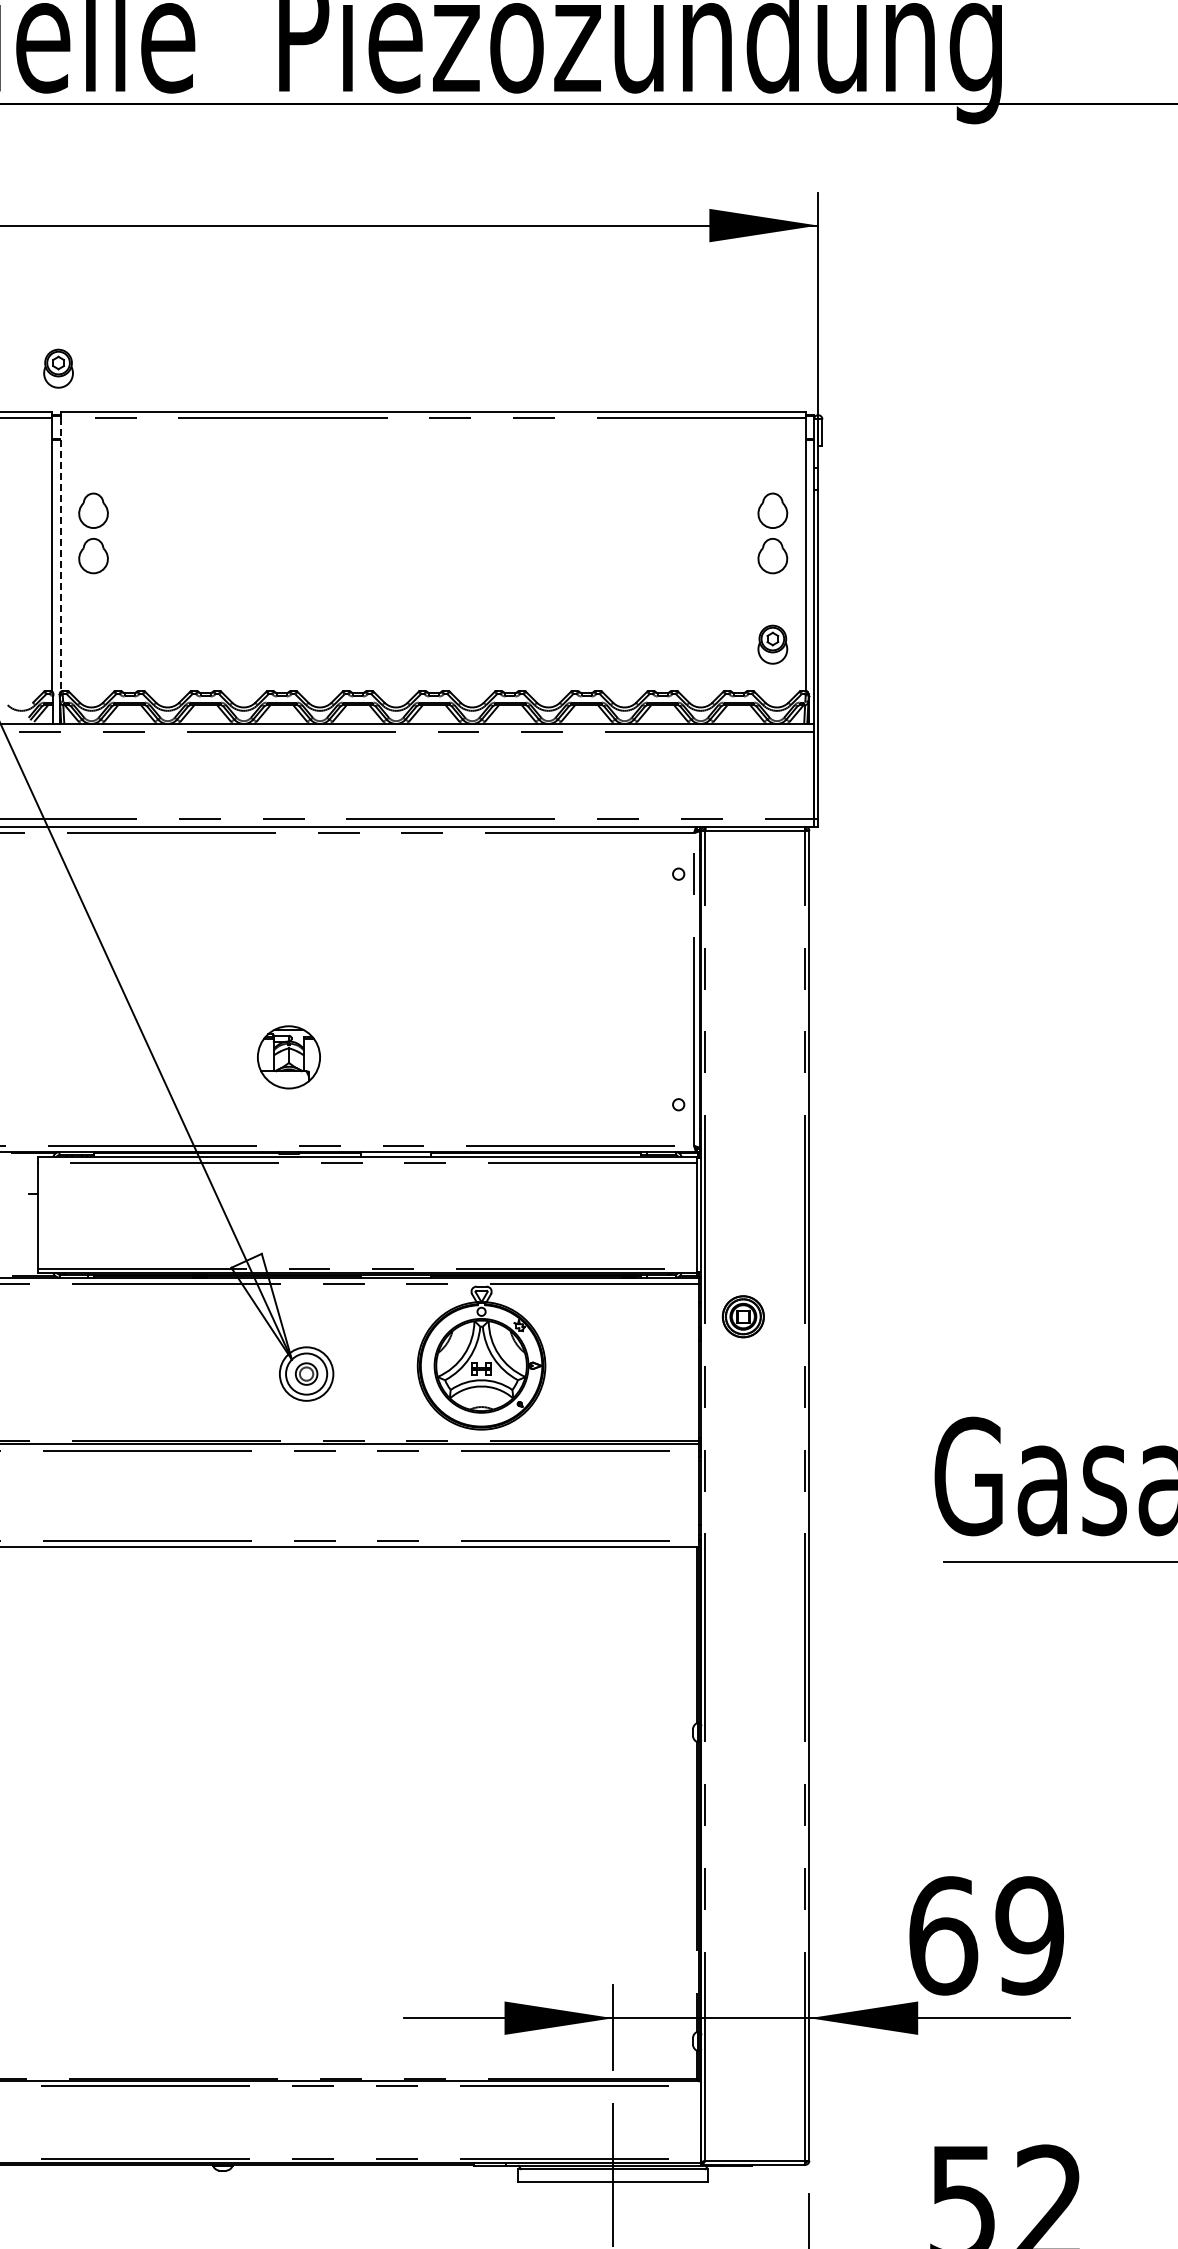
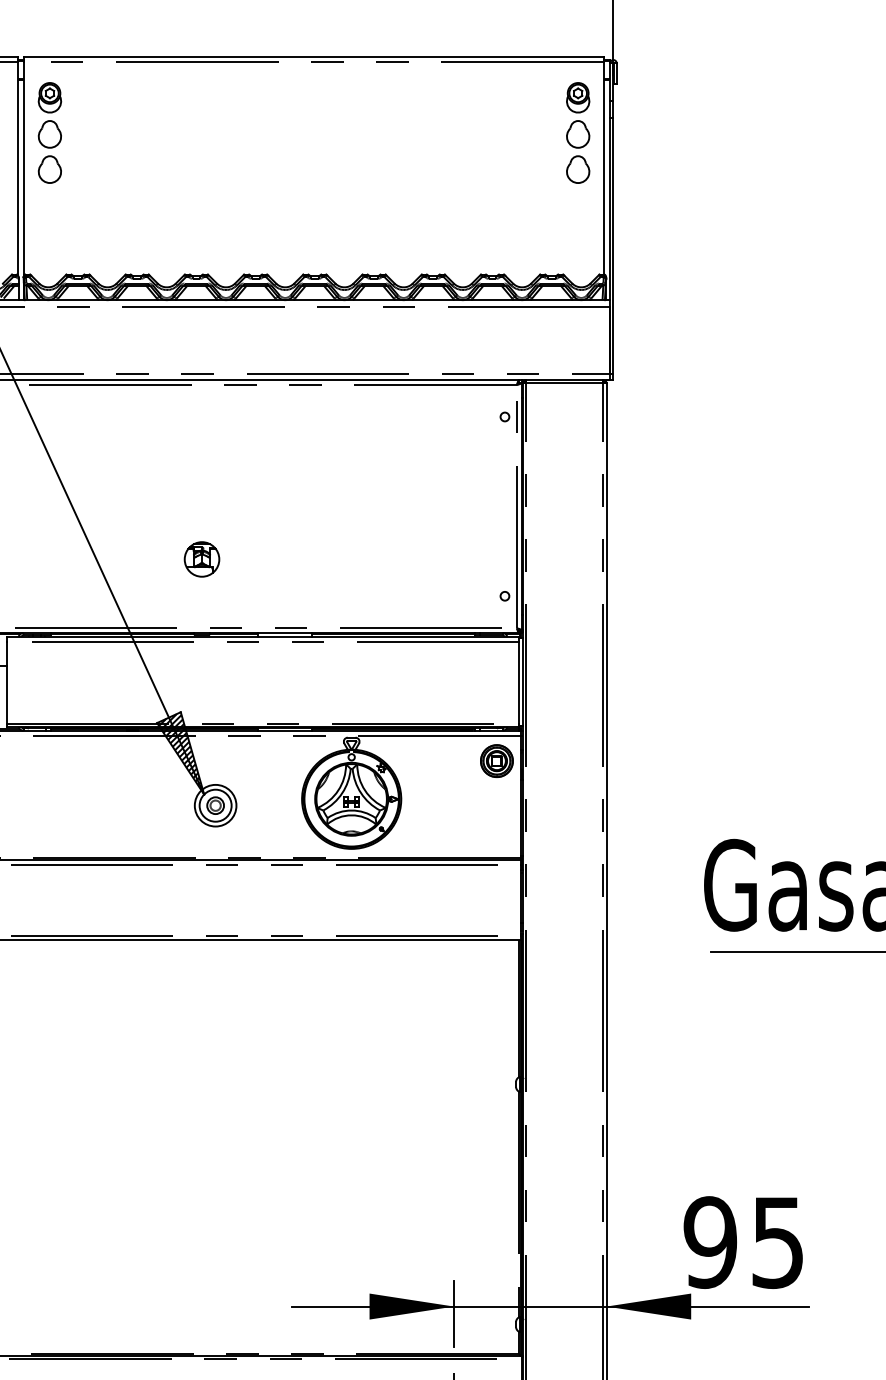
part: (58, 368) -> (49, 97), moved
line: (60, 555) -> (24, 169), dashed -> solid
part: (772, 644) -> (577, 97), moved
part: (289, 1057) -> (202, 559), size x0.71
hatch: (261, 1306) -> (180, 753), added
part: (742, 1316) -> (496, 760), moved
text: (985, 1935) -> (743, 1242), 69 -> 95

